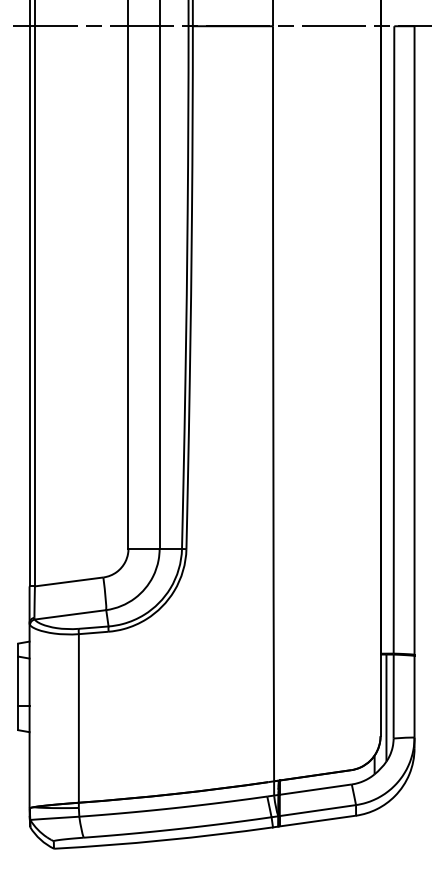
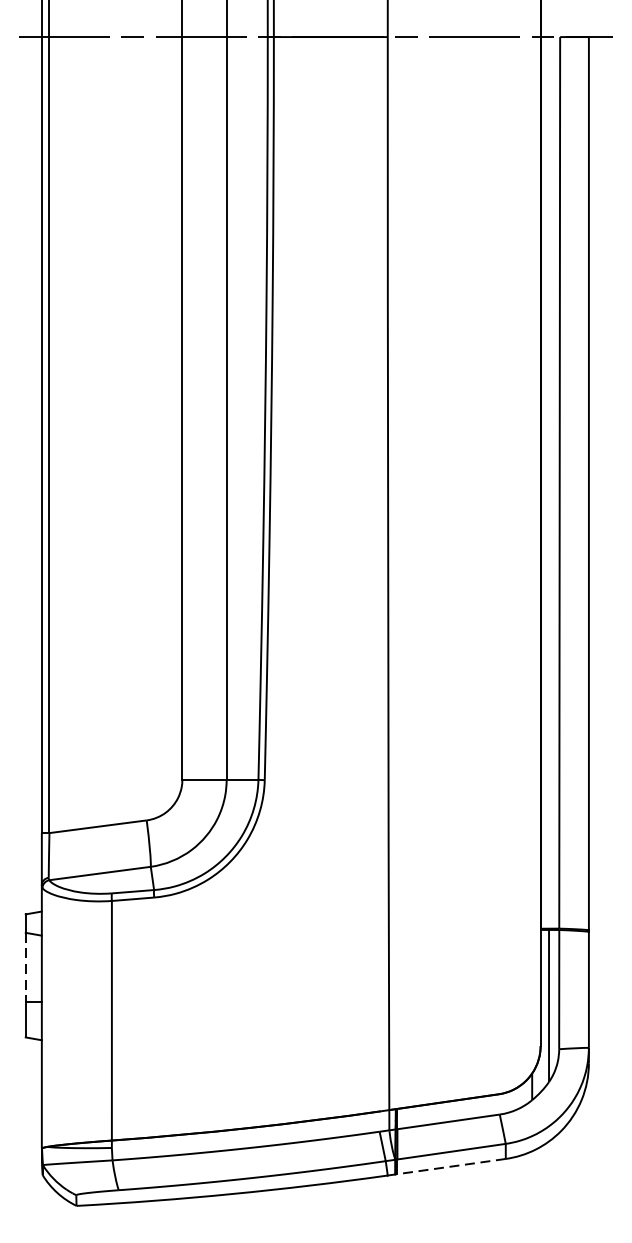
line: (18, 681) -> (26, 968), solid -> dashed
line: (317, 821) -> (451, 1167), solid -> dashed

